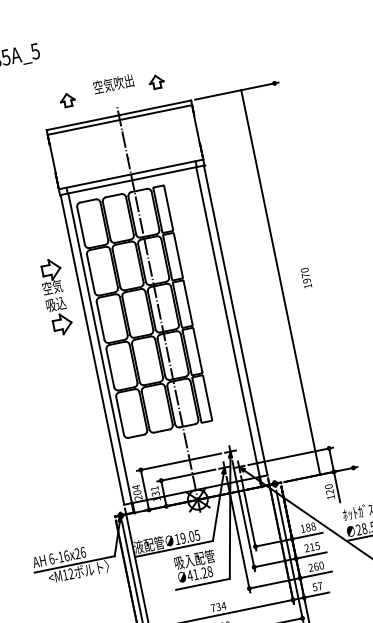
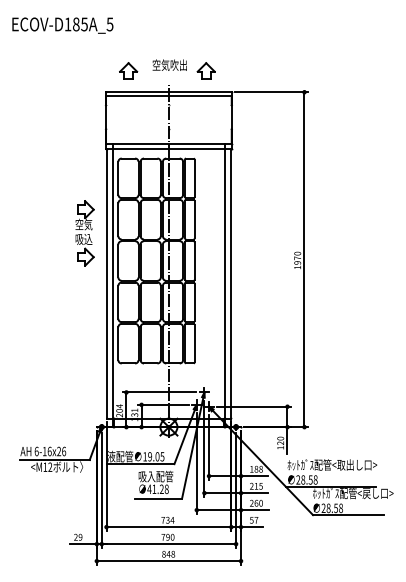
part: (155, 81) -> (205, 70), size x1.43
part: (67, 99) -> (128, 70), size x1.43
line: (280, 282) -> (304, 259), moved

